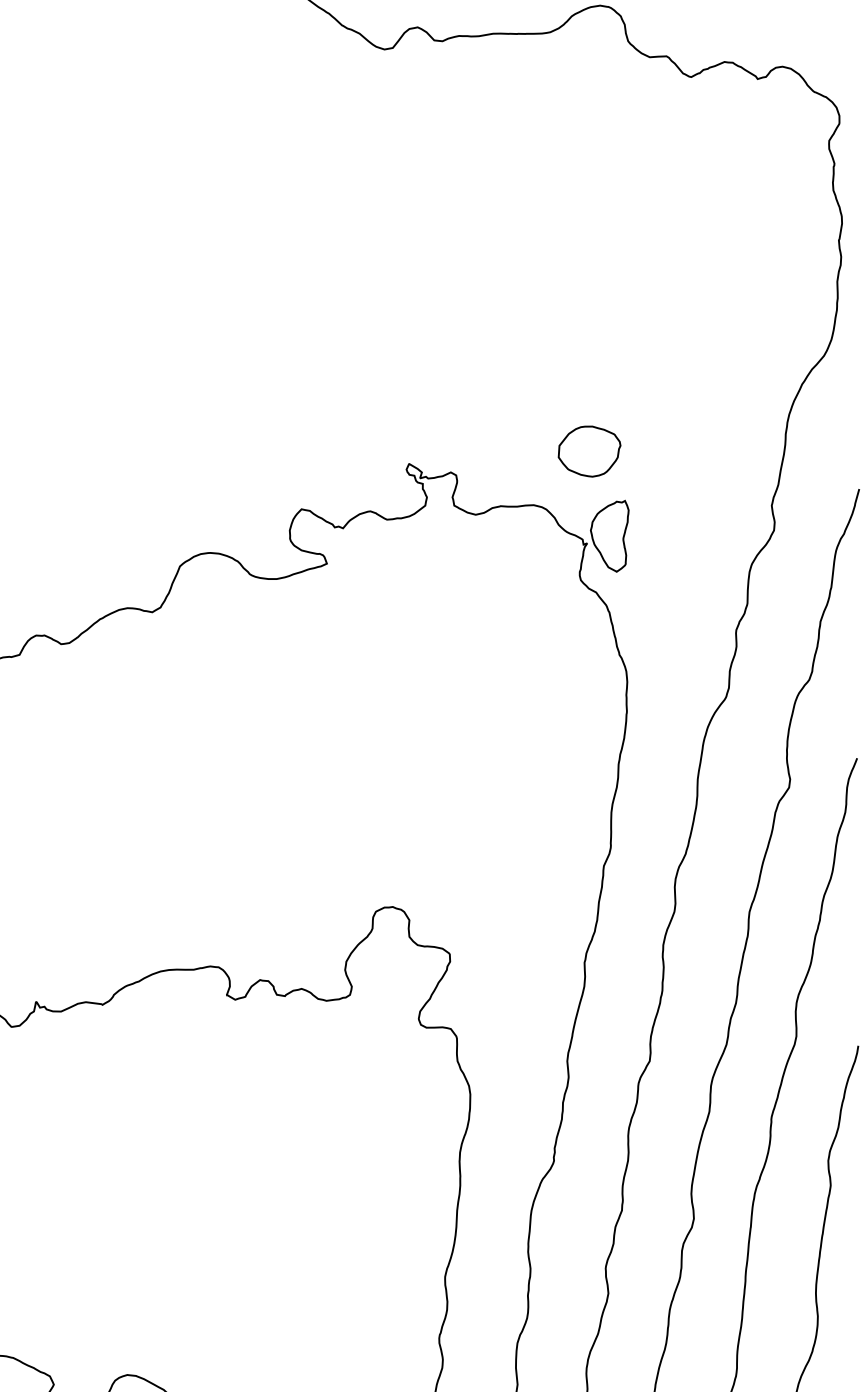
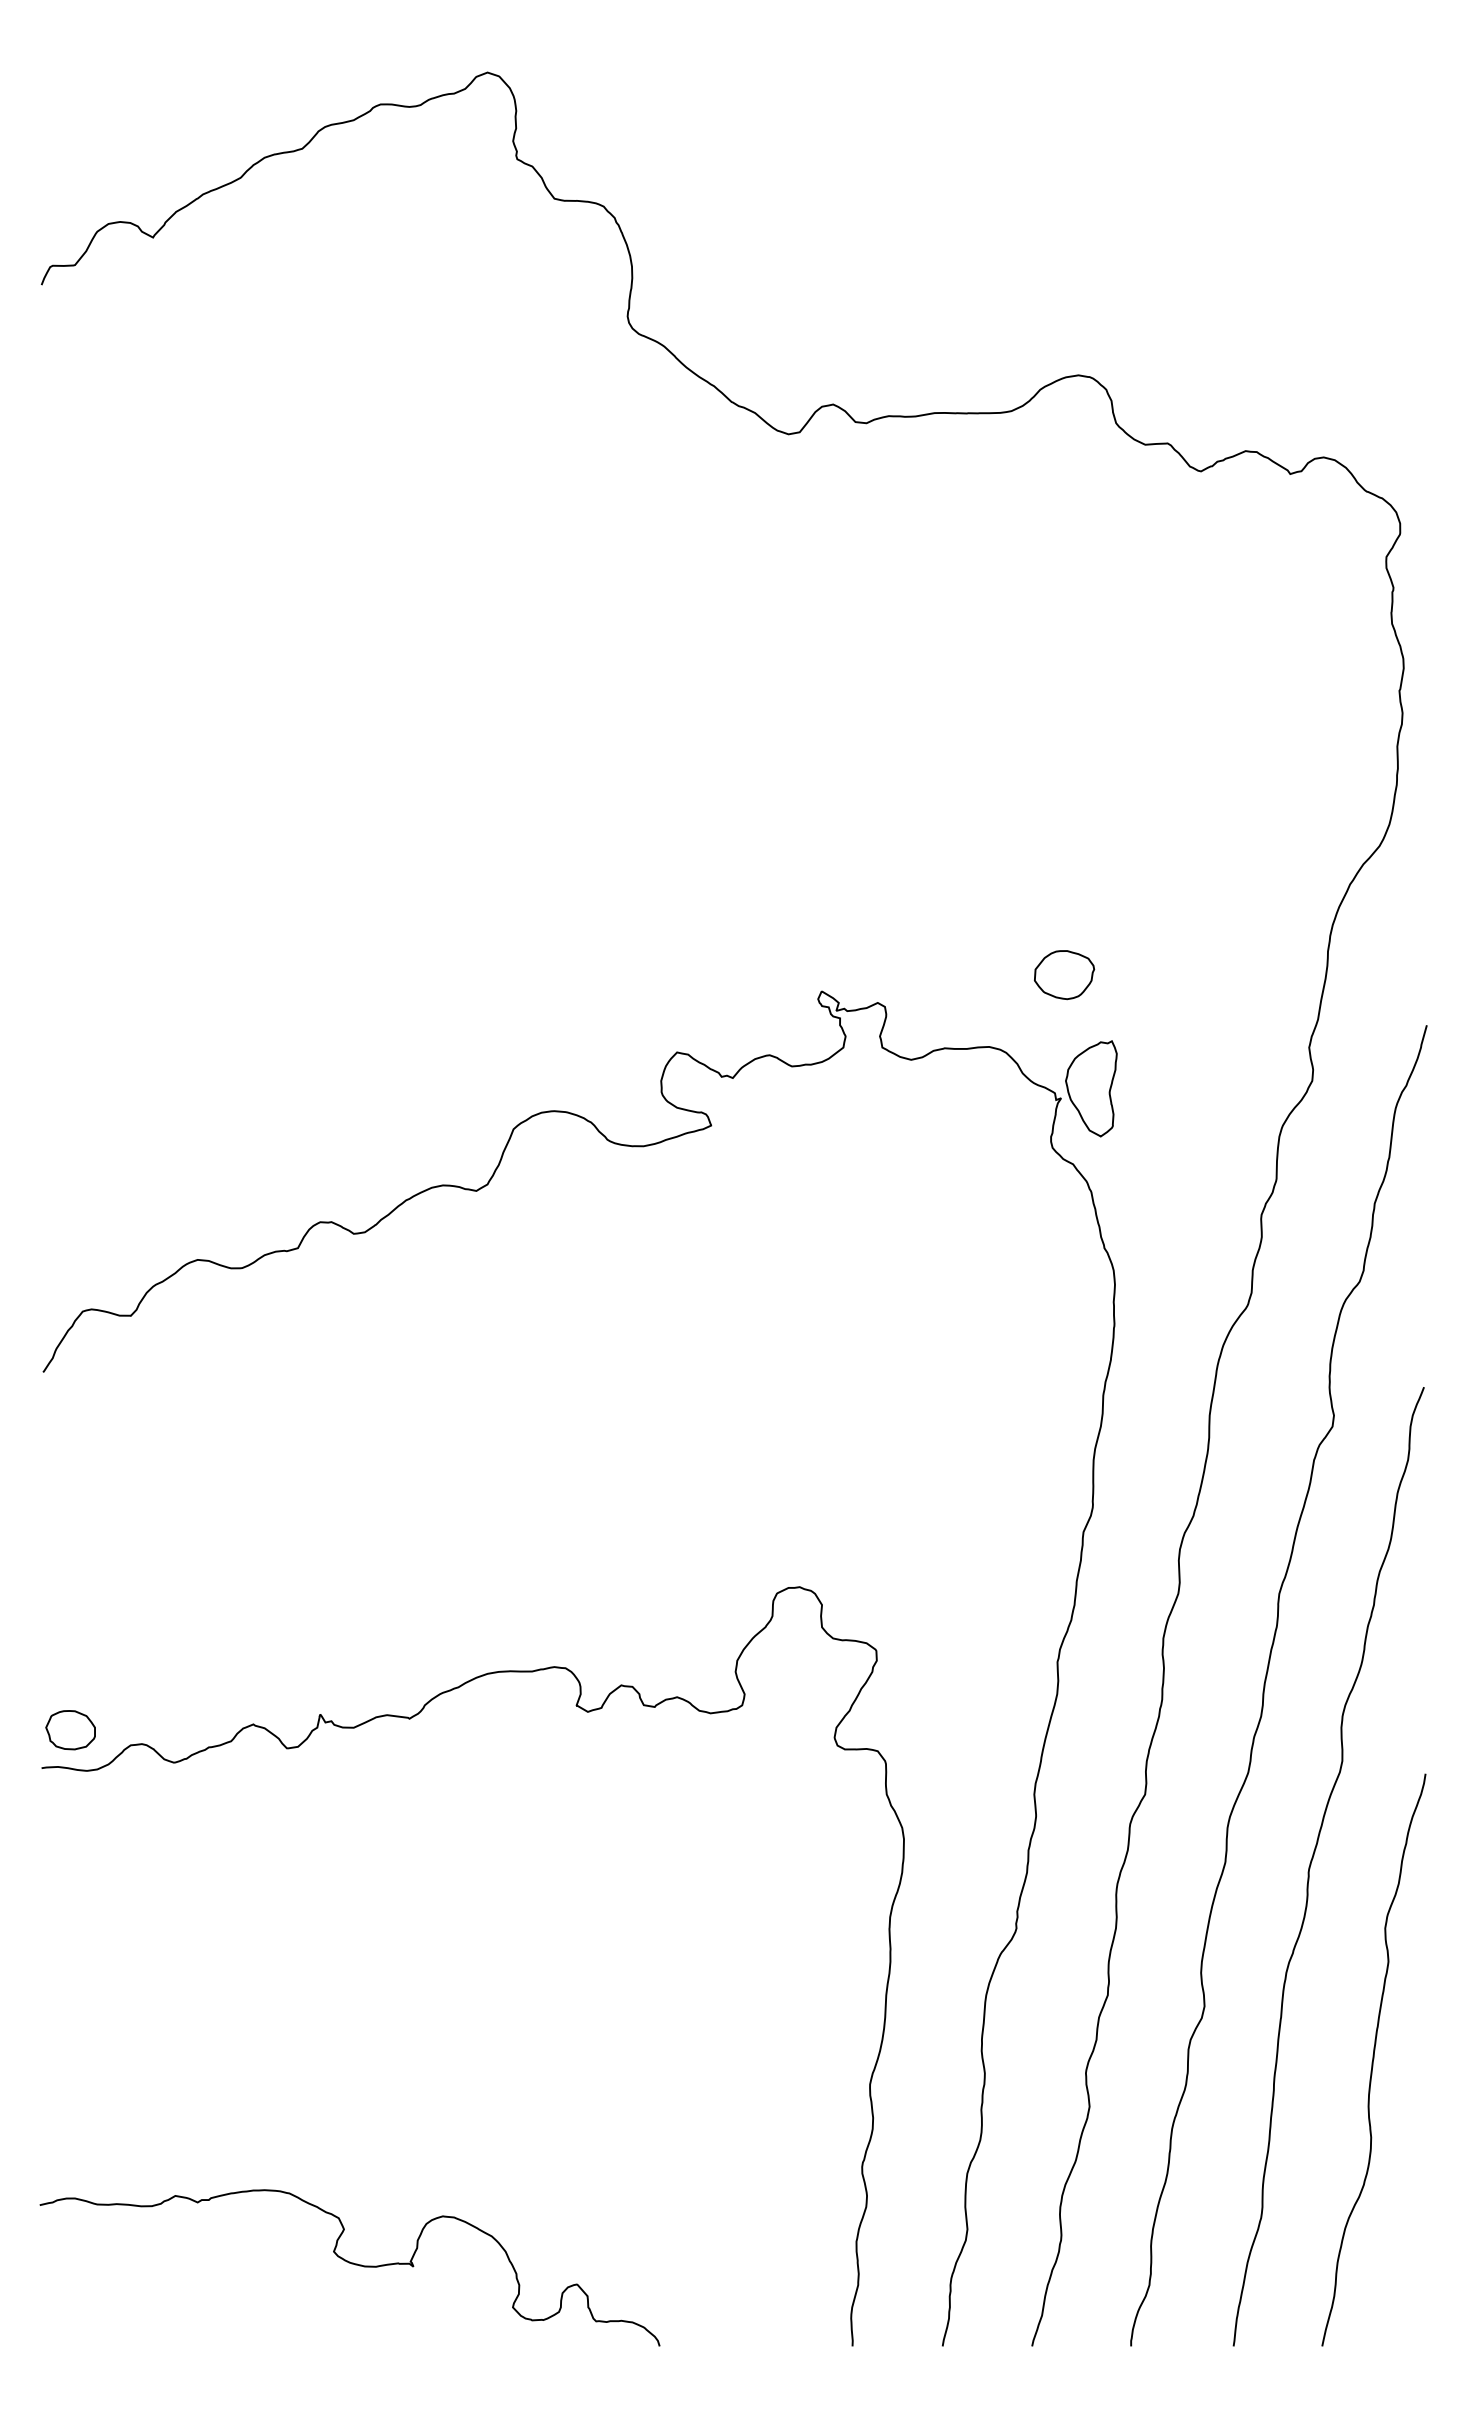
part: (589, 452) -> (1064, 975), size x0.71

